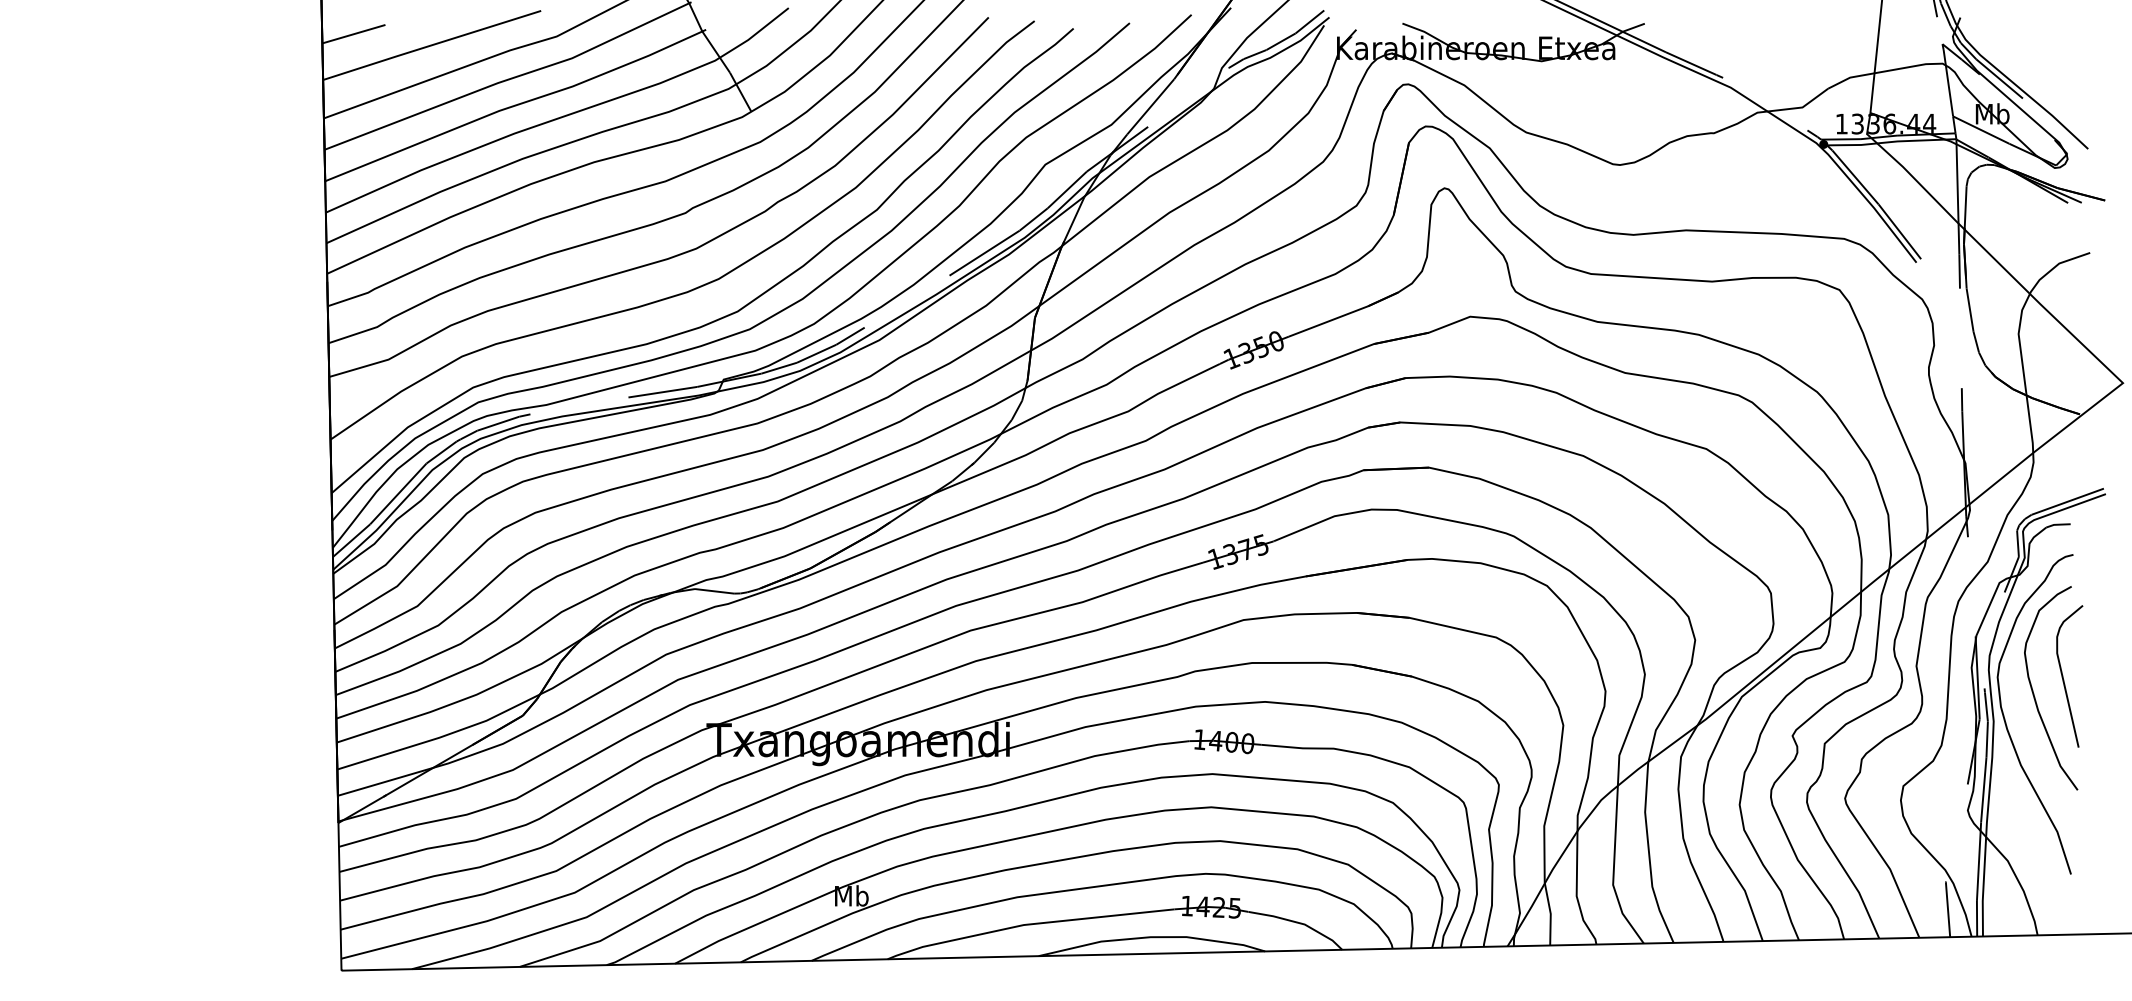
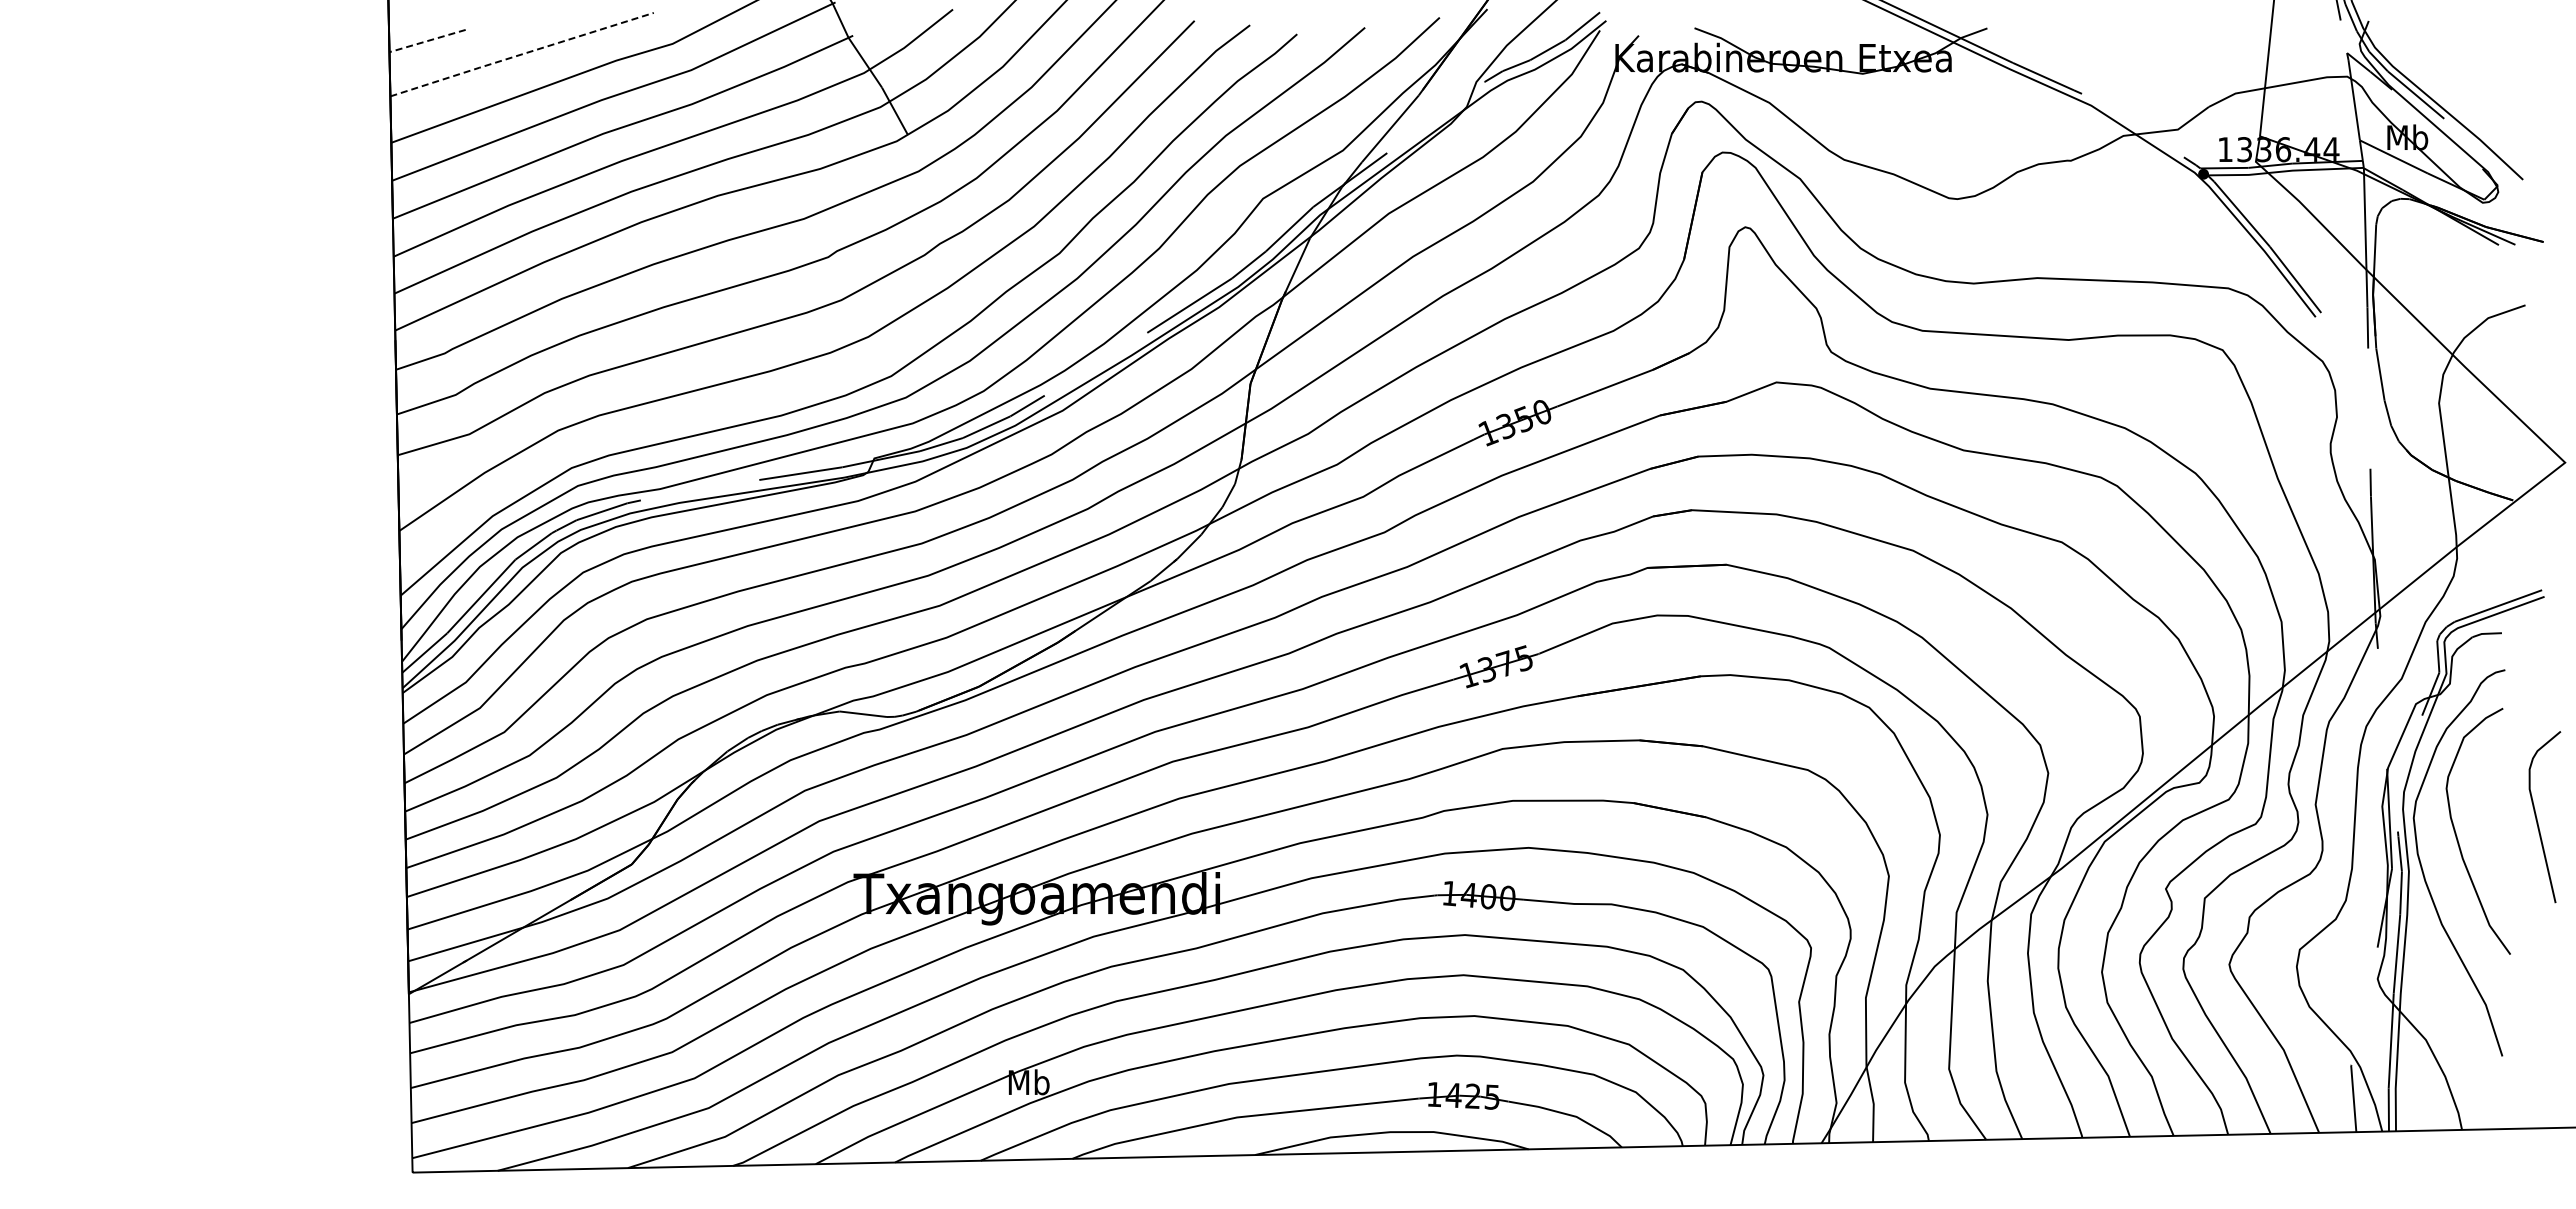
line: (353, 34) -> (427, 41), solid -> dashed
line: (431, 45) -> (521, 54), solid -> dashed
curve: (2063, 677) -> (2537, 818), moved

